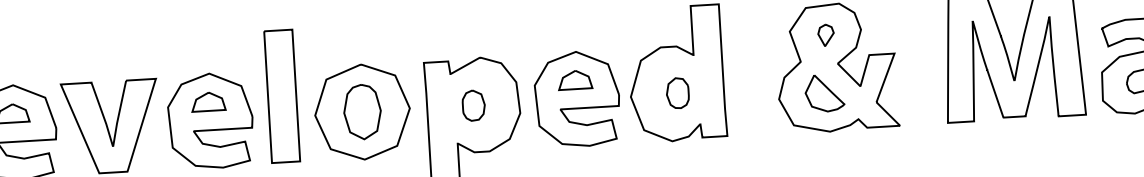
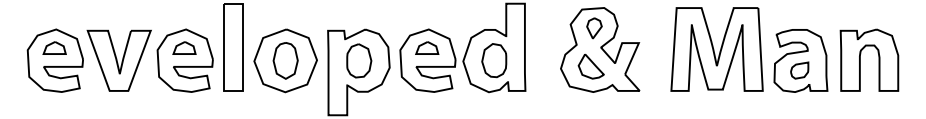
part: (826, 35) -> (594, 28), size x1.43
part: (677, 92) -> (494, 60), size x1.67
part: (474, 104) -> (359, 60), size x1.67

